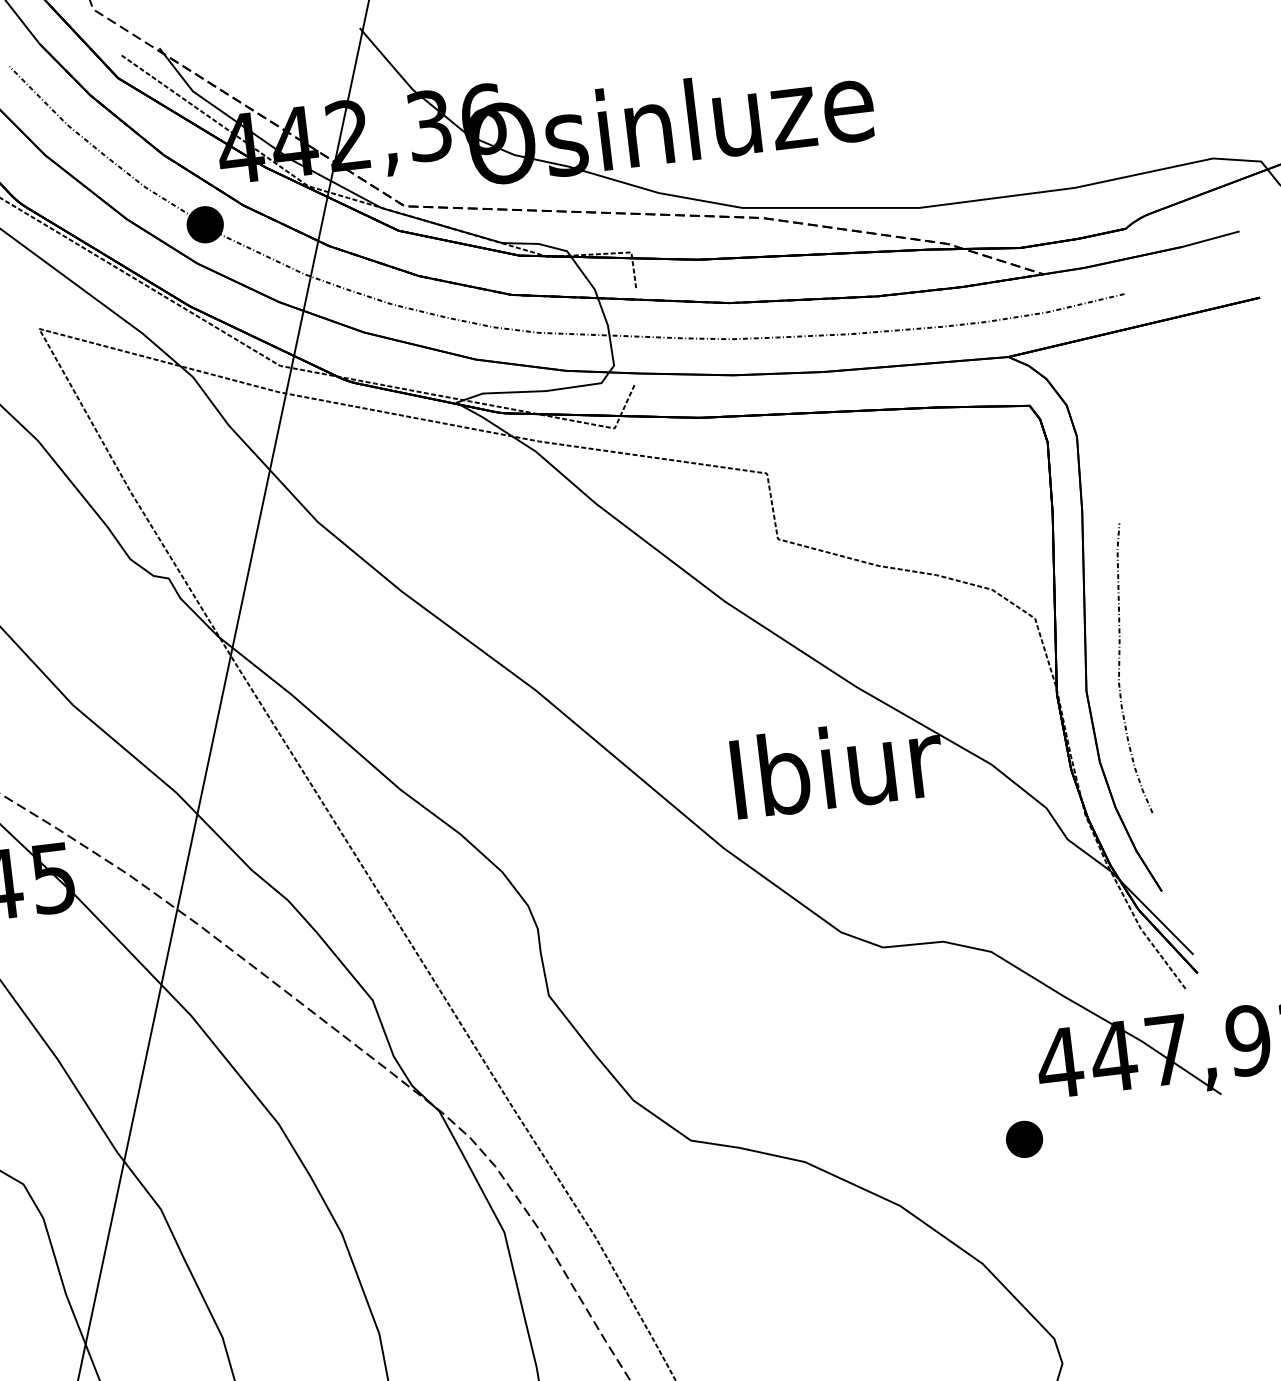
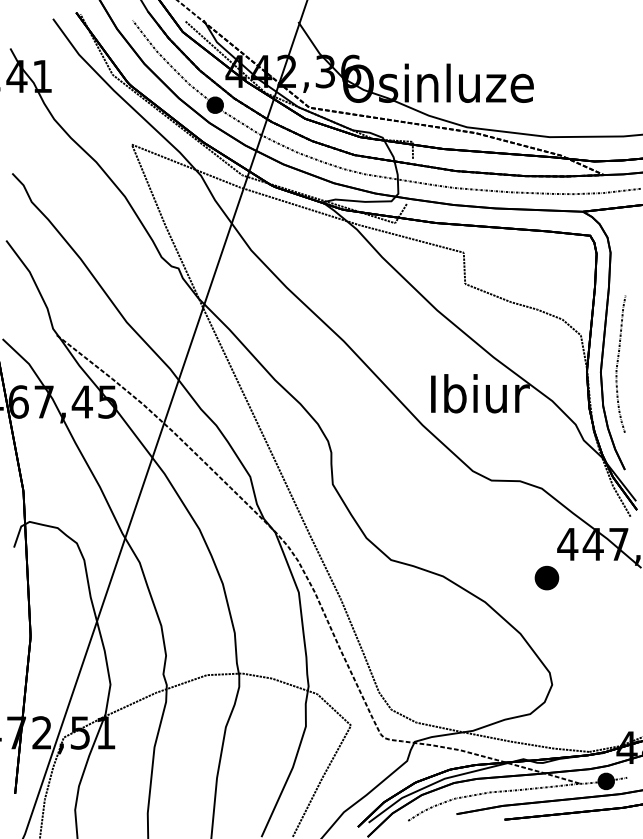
part: (1023, 1138) -> (546, 577), size x1.4

